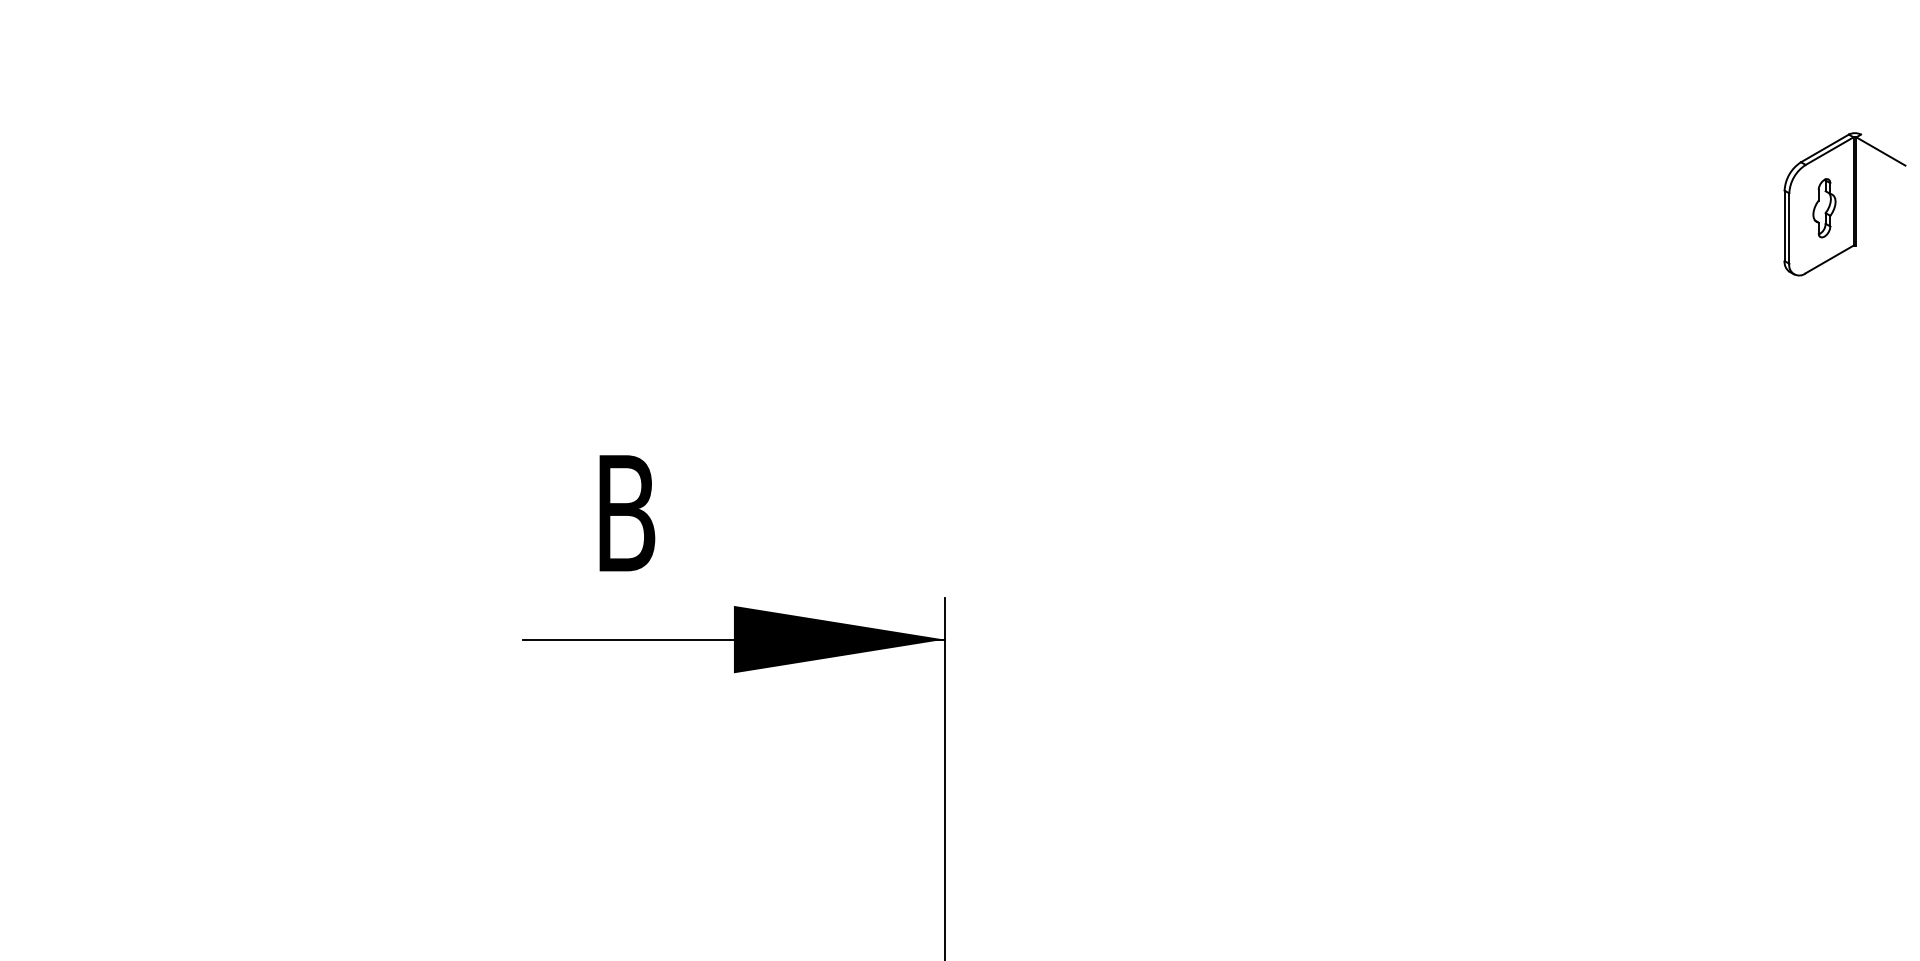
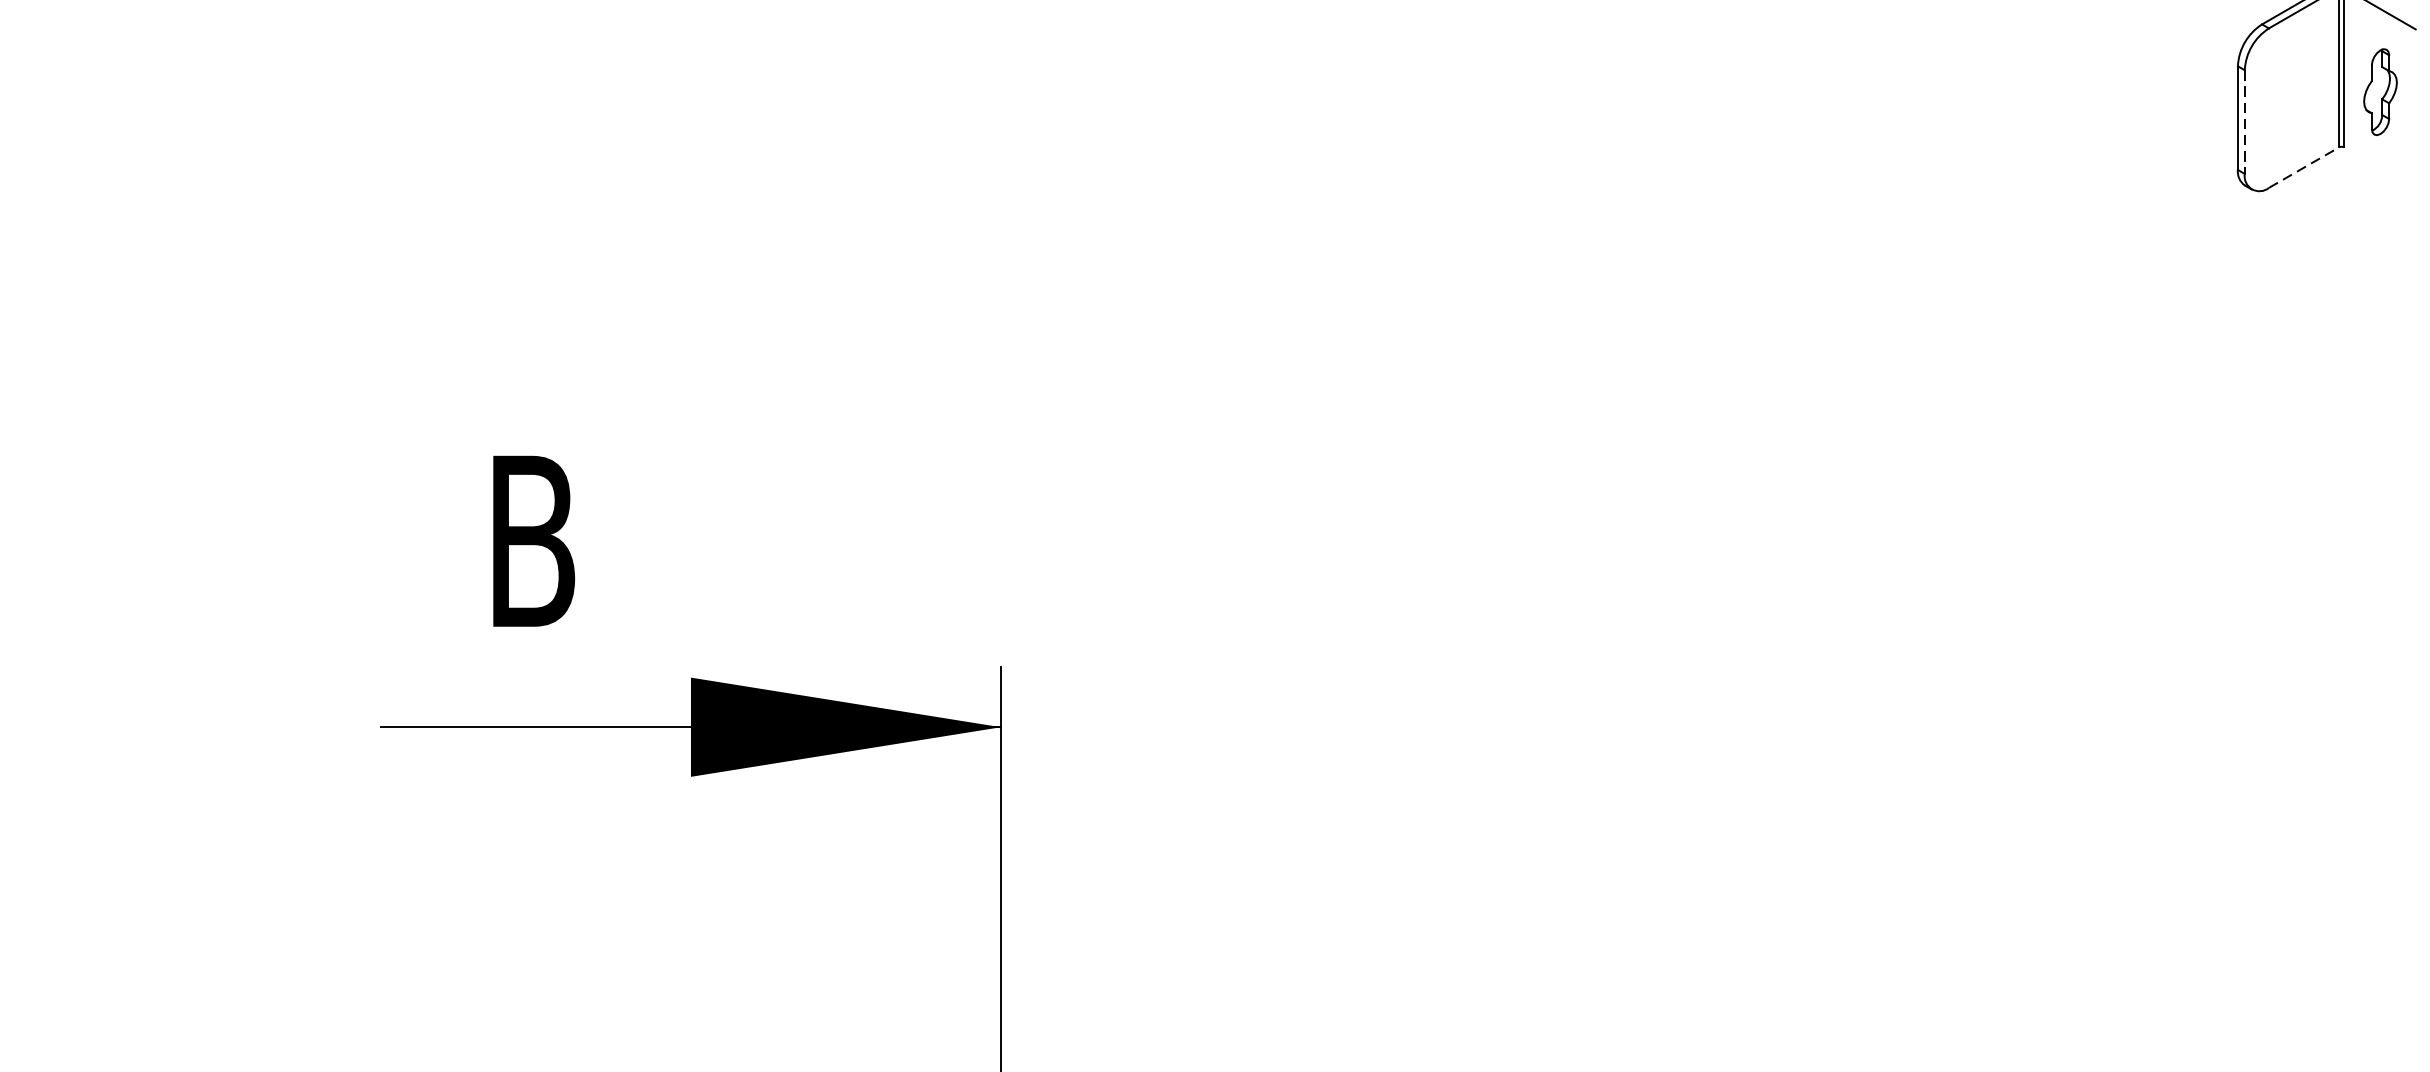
part: (1824, 208) -> (2380, 92), moved
line: (1789, 229) -> (2245, 123), solid -> dashed
line: (1829, 259) -> (2303, 167), solid -> dashed

